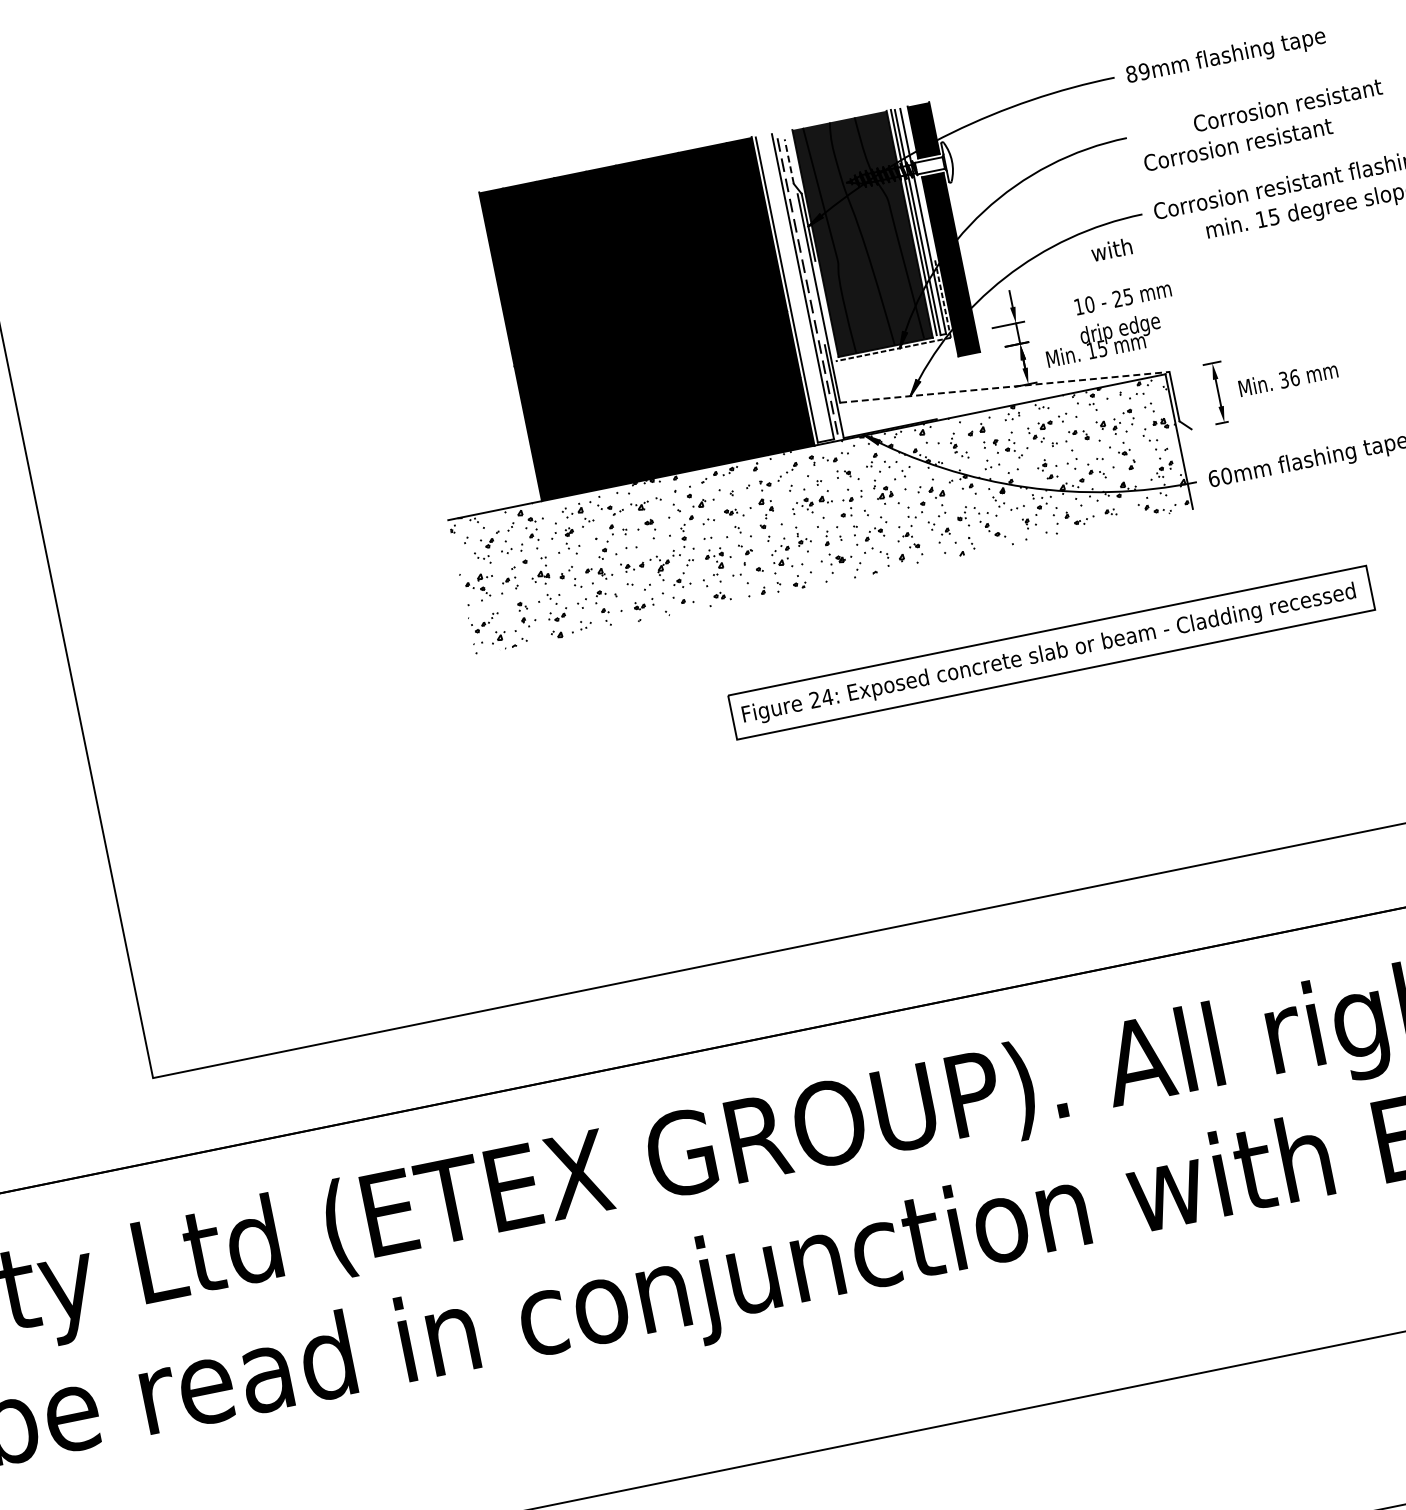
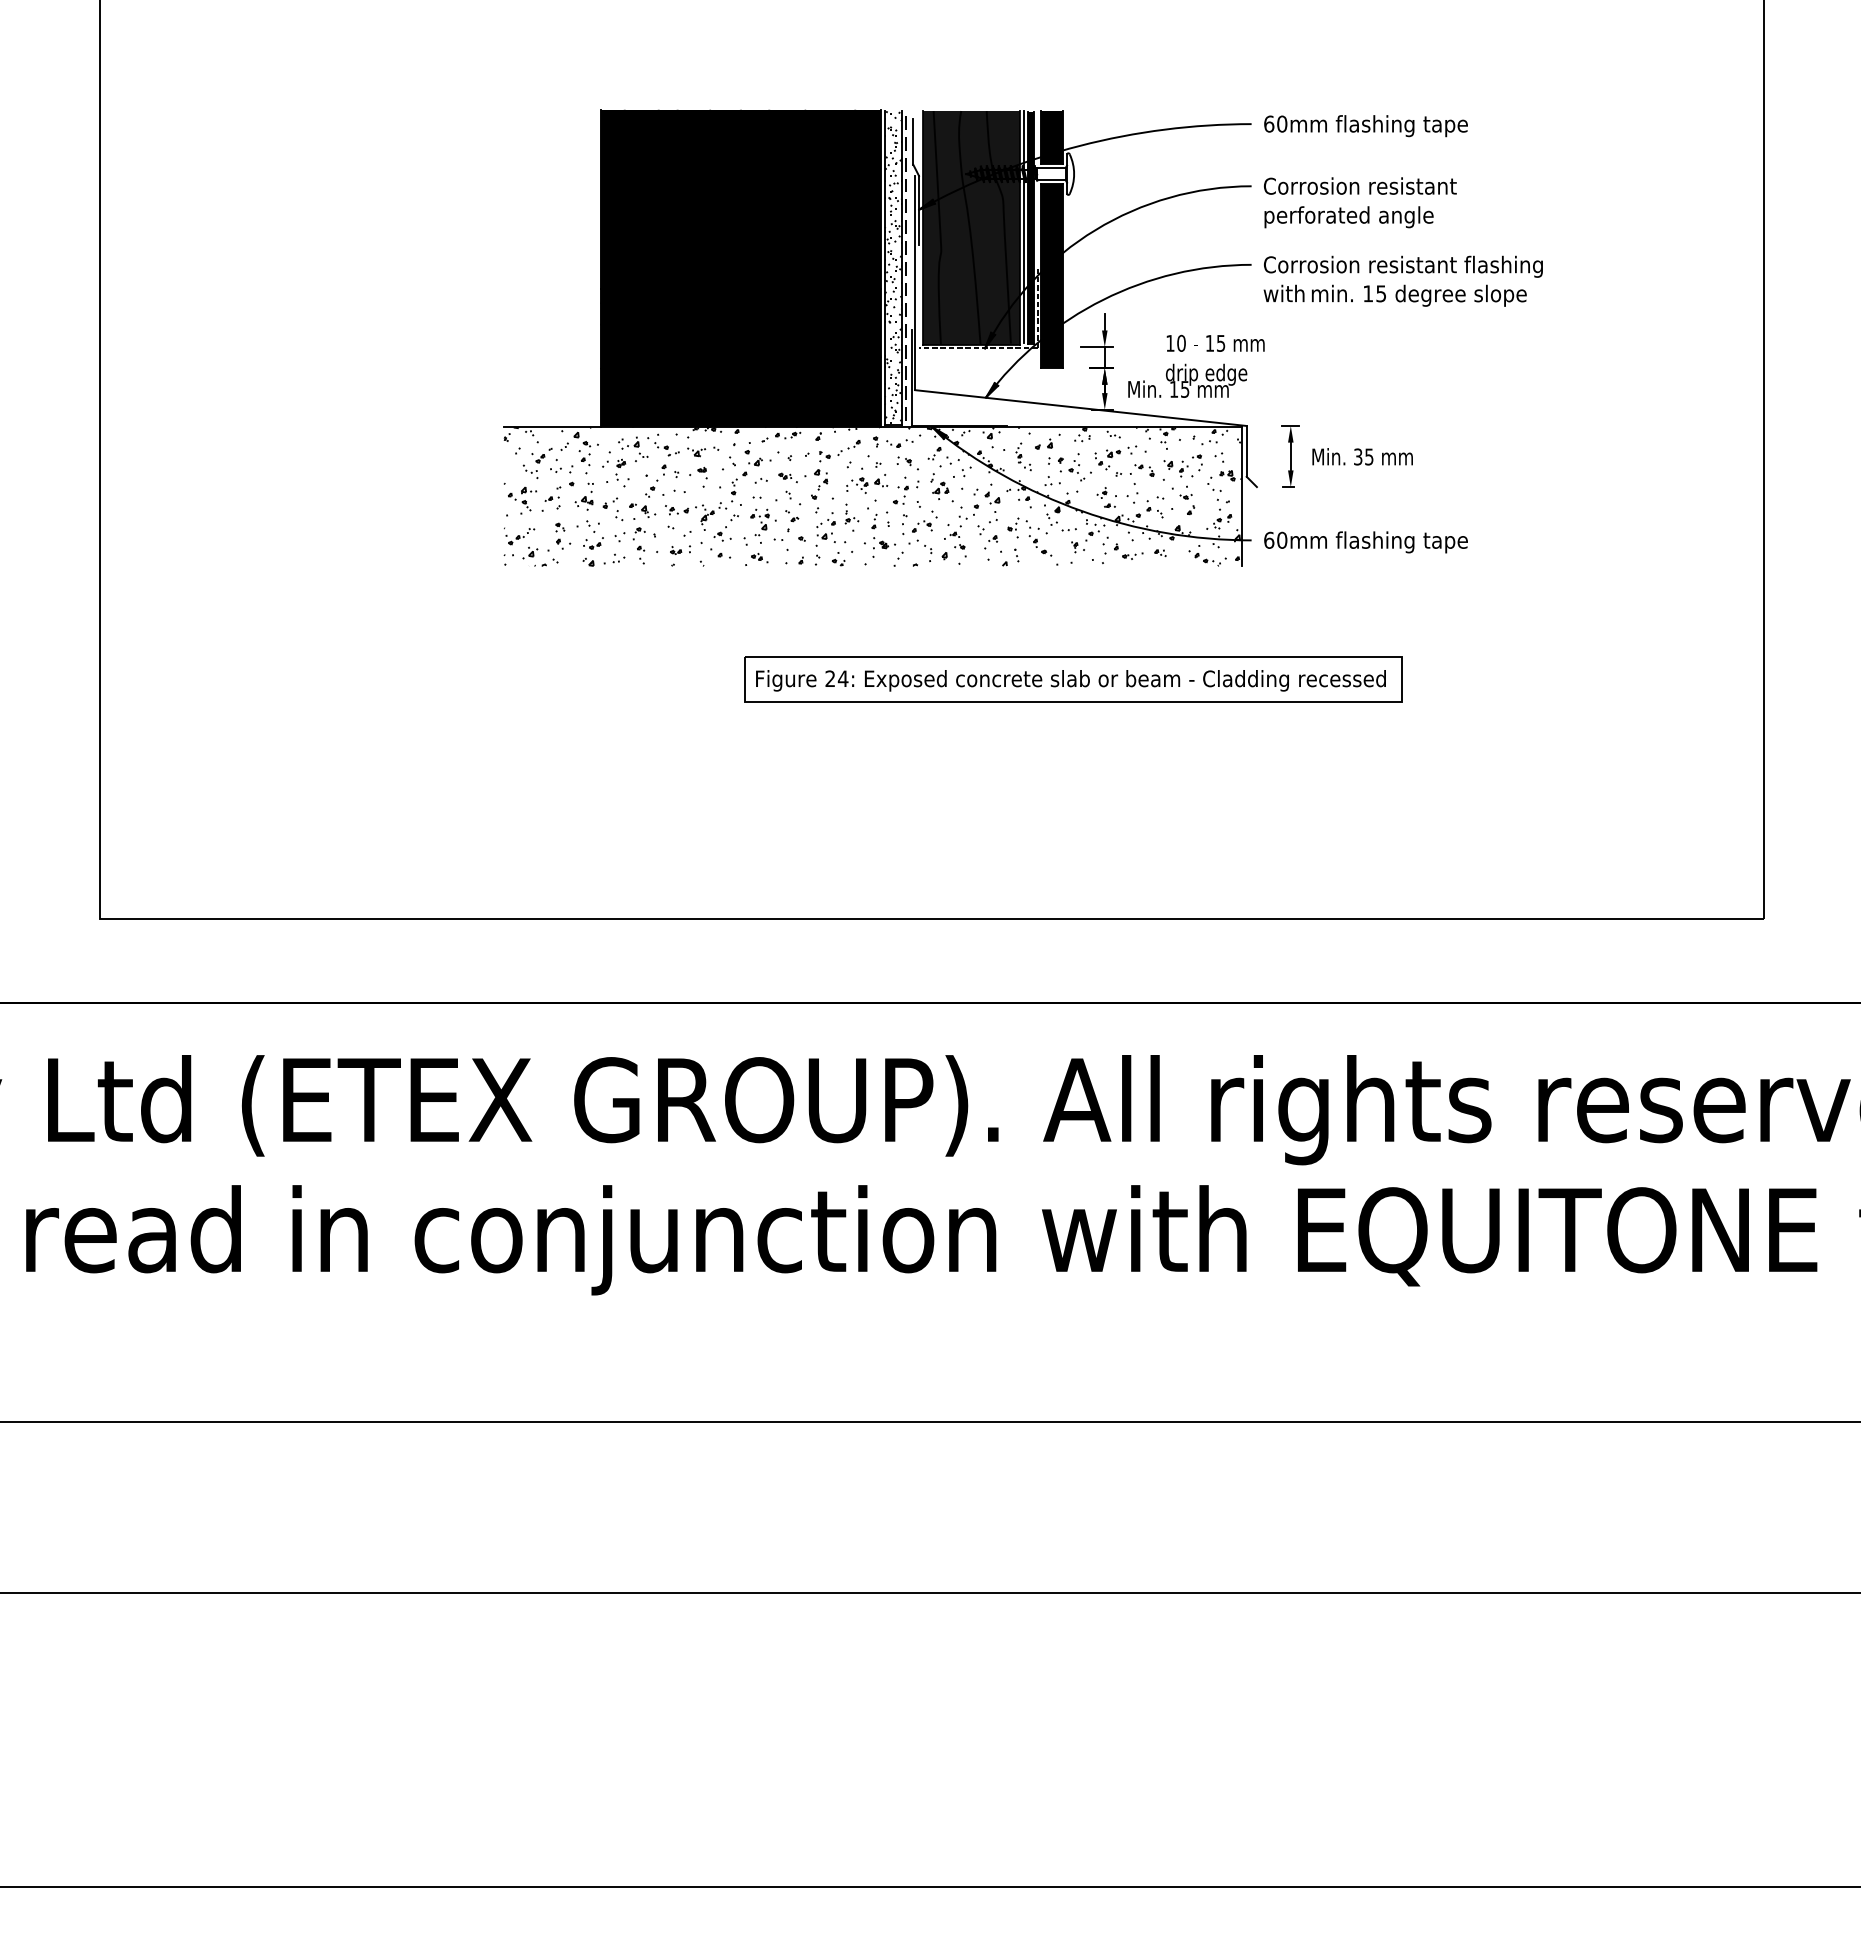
text: (1137, 72) -> (1275, 123), 89mm -> 60mm
text: (1287, 104) -> (1360, 185), moved
text: (1237, 147) -> (1359, 217), Corrosion resistant -> perforated angle
line: (789, 161) -> (913, 141), dashed -> solid
fill: (920, 221) -> (1030, 227), added
text: (1111, 249) -> (1283, 293), moved
hatch: (794, 287) -> (893, 267), added
text: (1116, 298) -> (1209, 342), 25 -> 15
text: (1294, 377) -> (1369, 456), 36 -> 35
line: (1004, 387) -> (1080, 408), dashed -> solid

